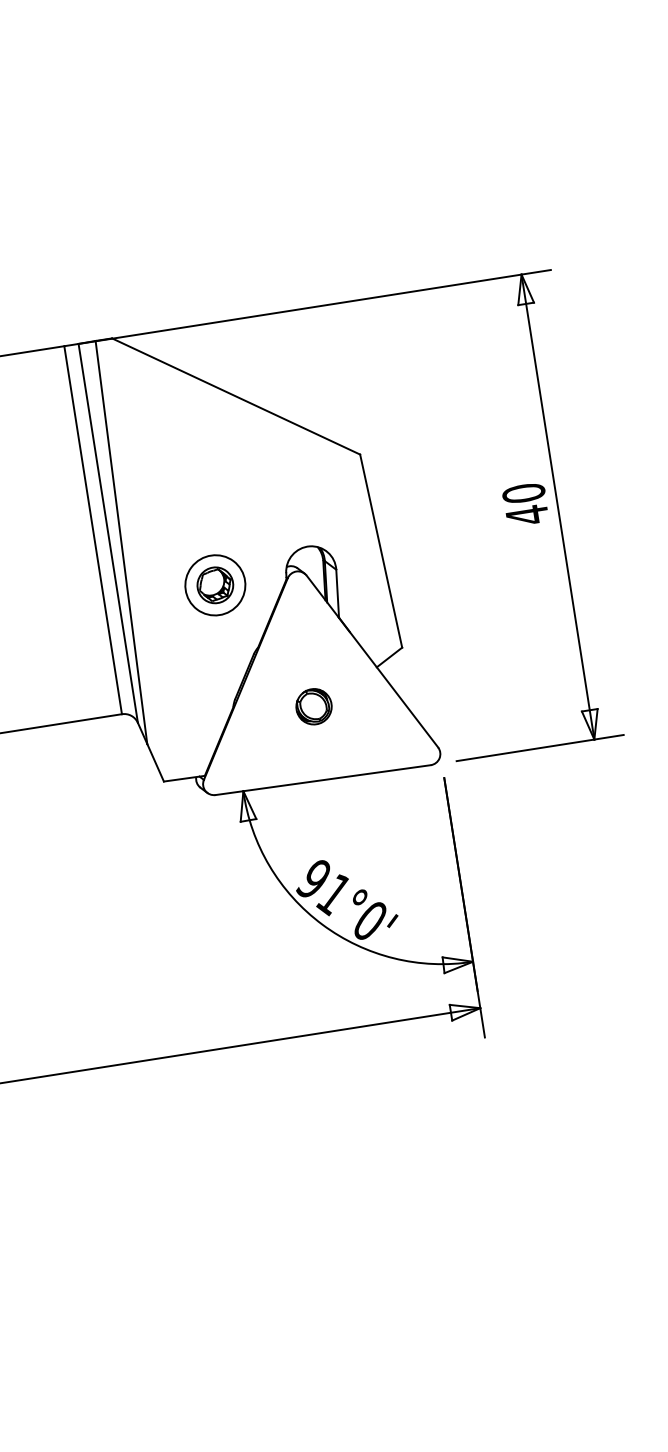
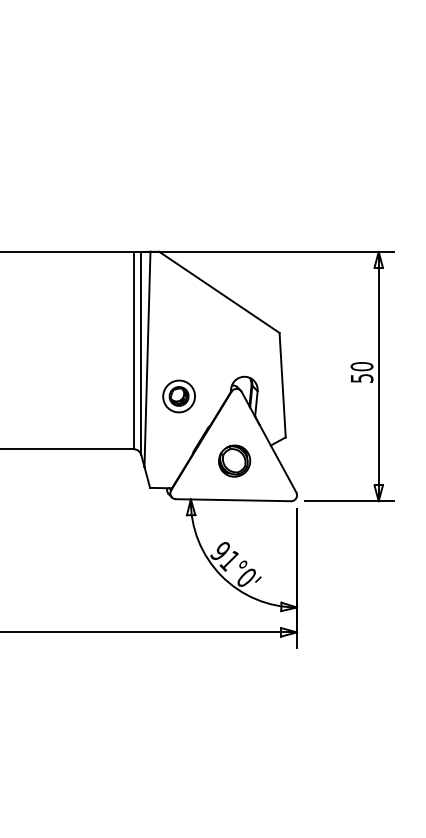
text: (526, 515) -> (361, 378), 40 -> 50
part: (214, 585) -> (178, 396), moved
part: (313, 705) -> (234, 460), size x1.67

